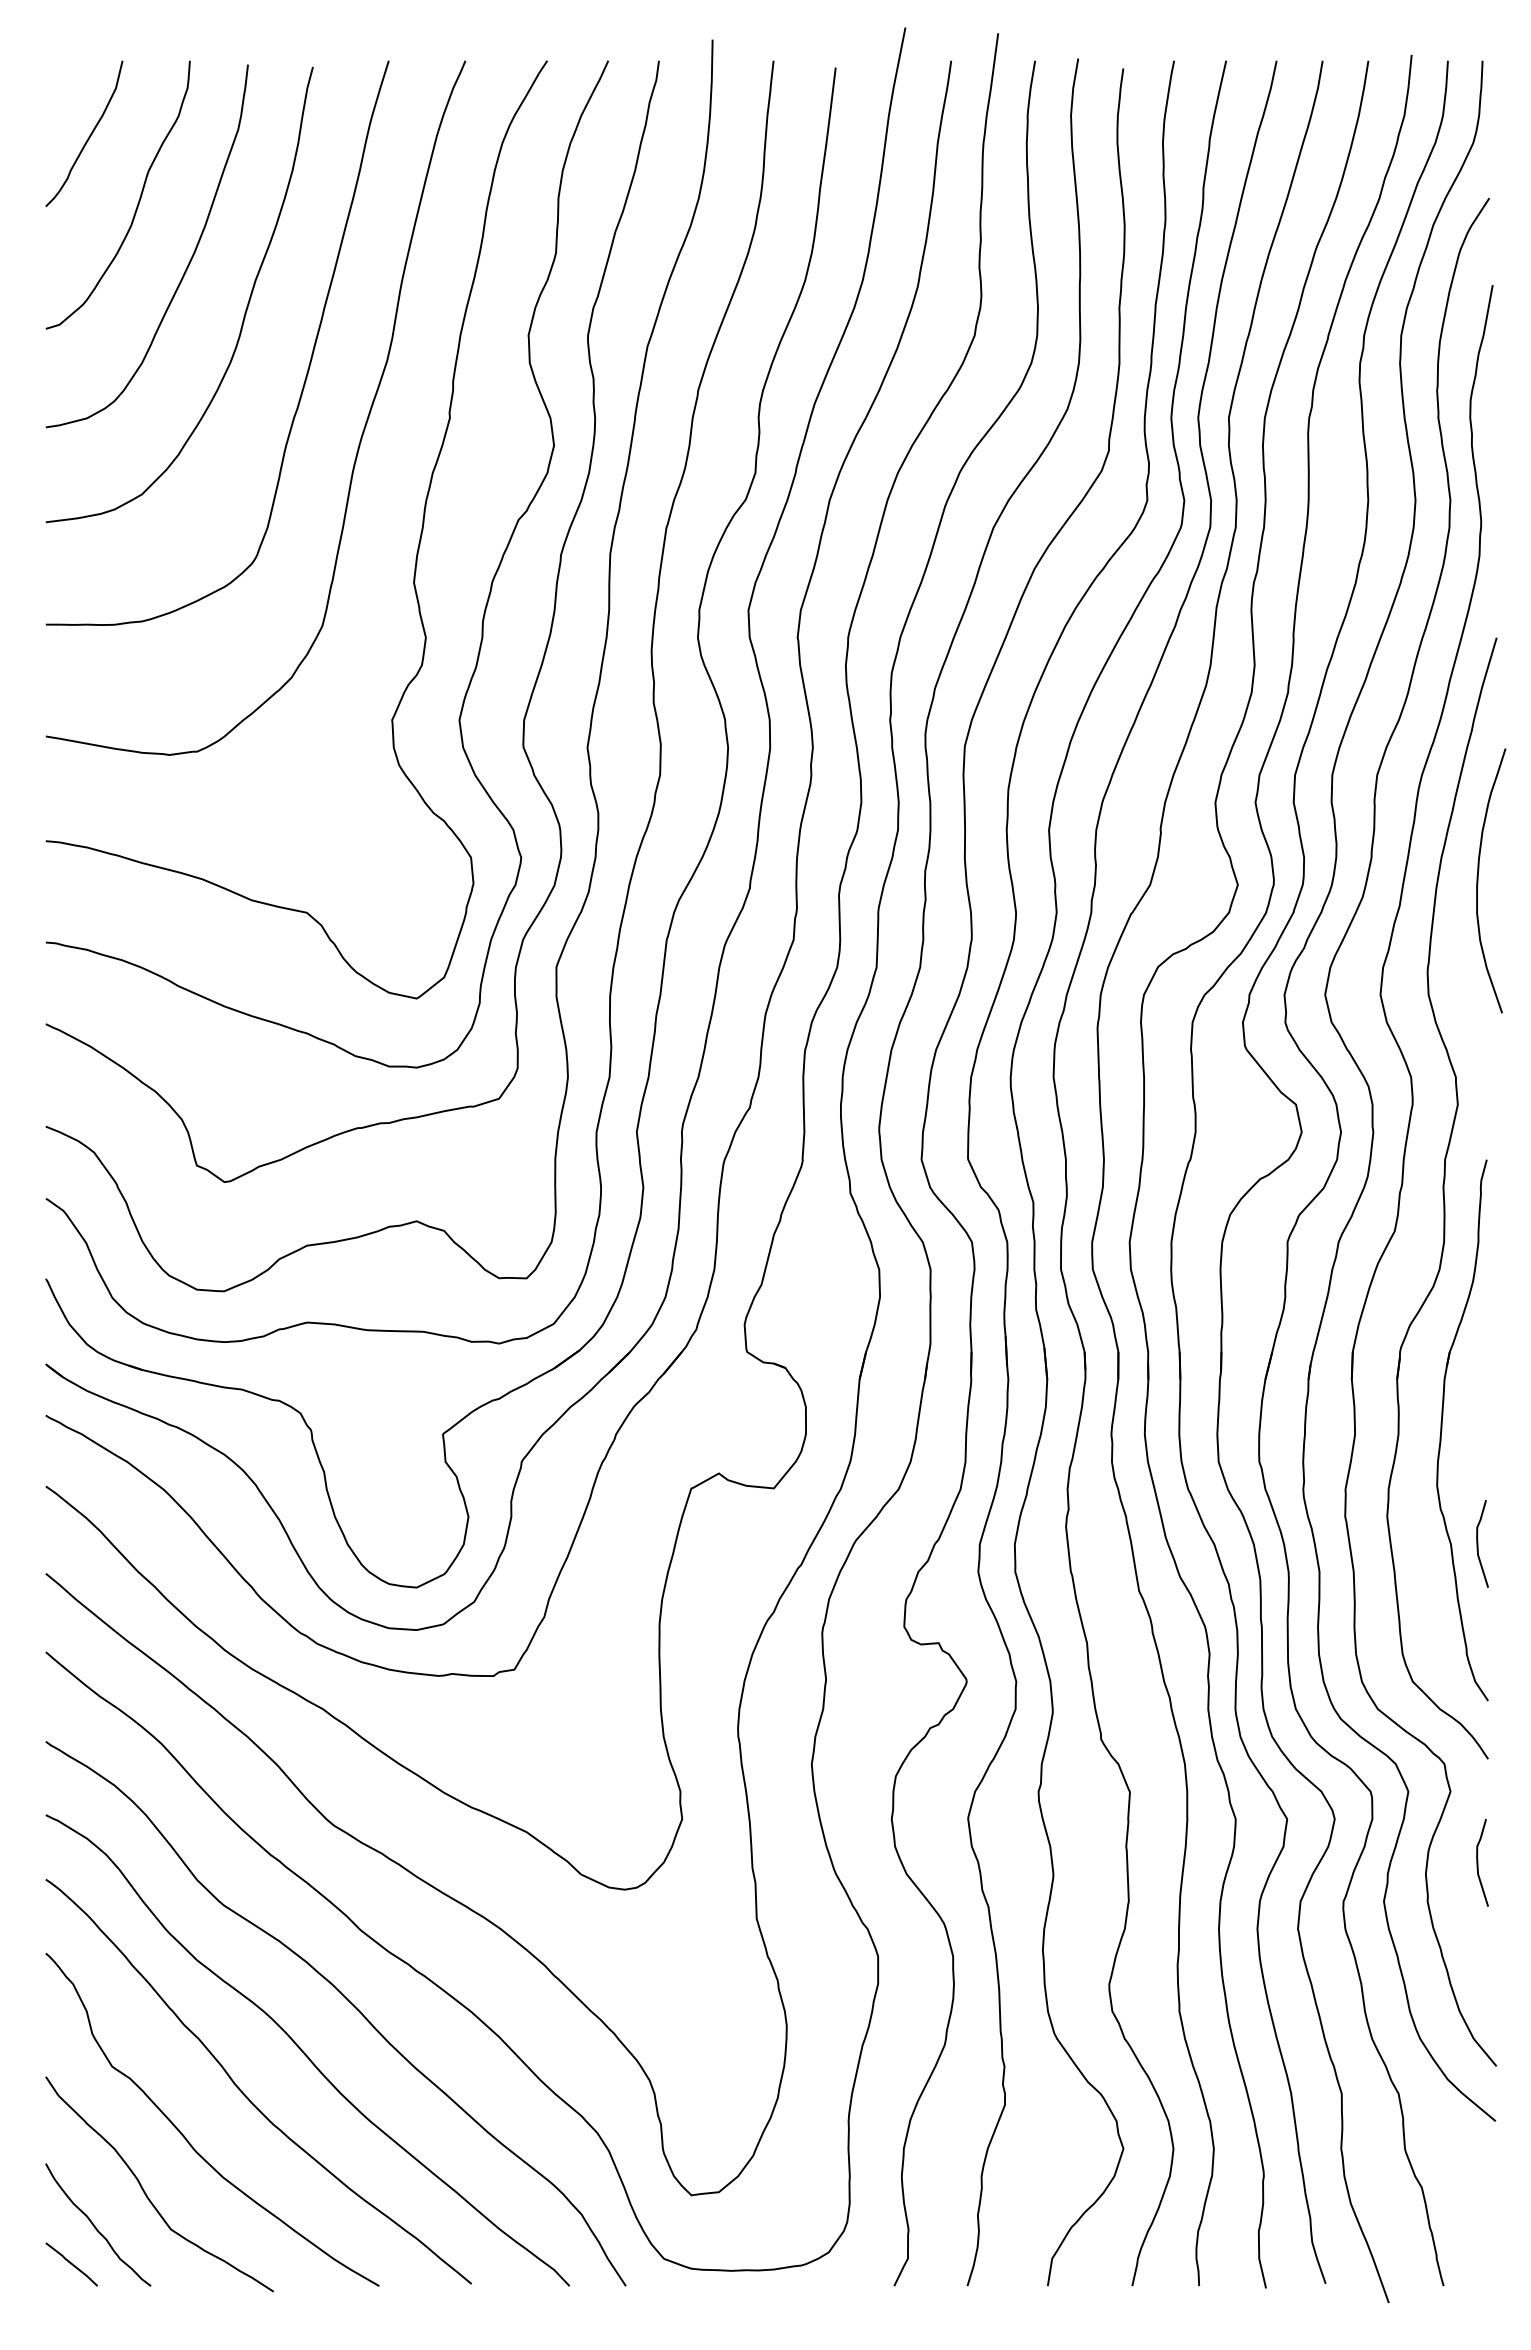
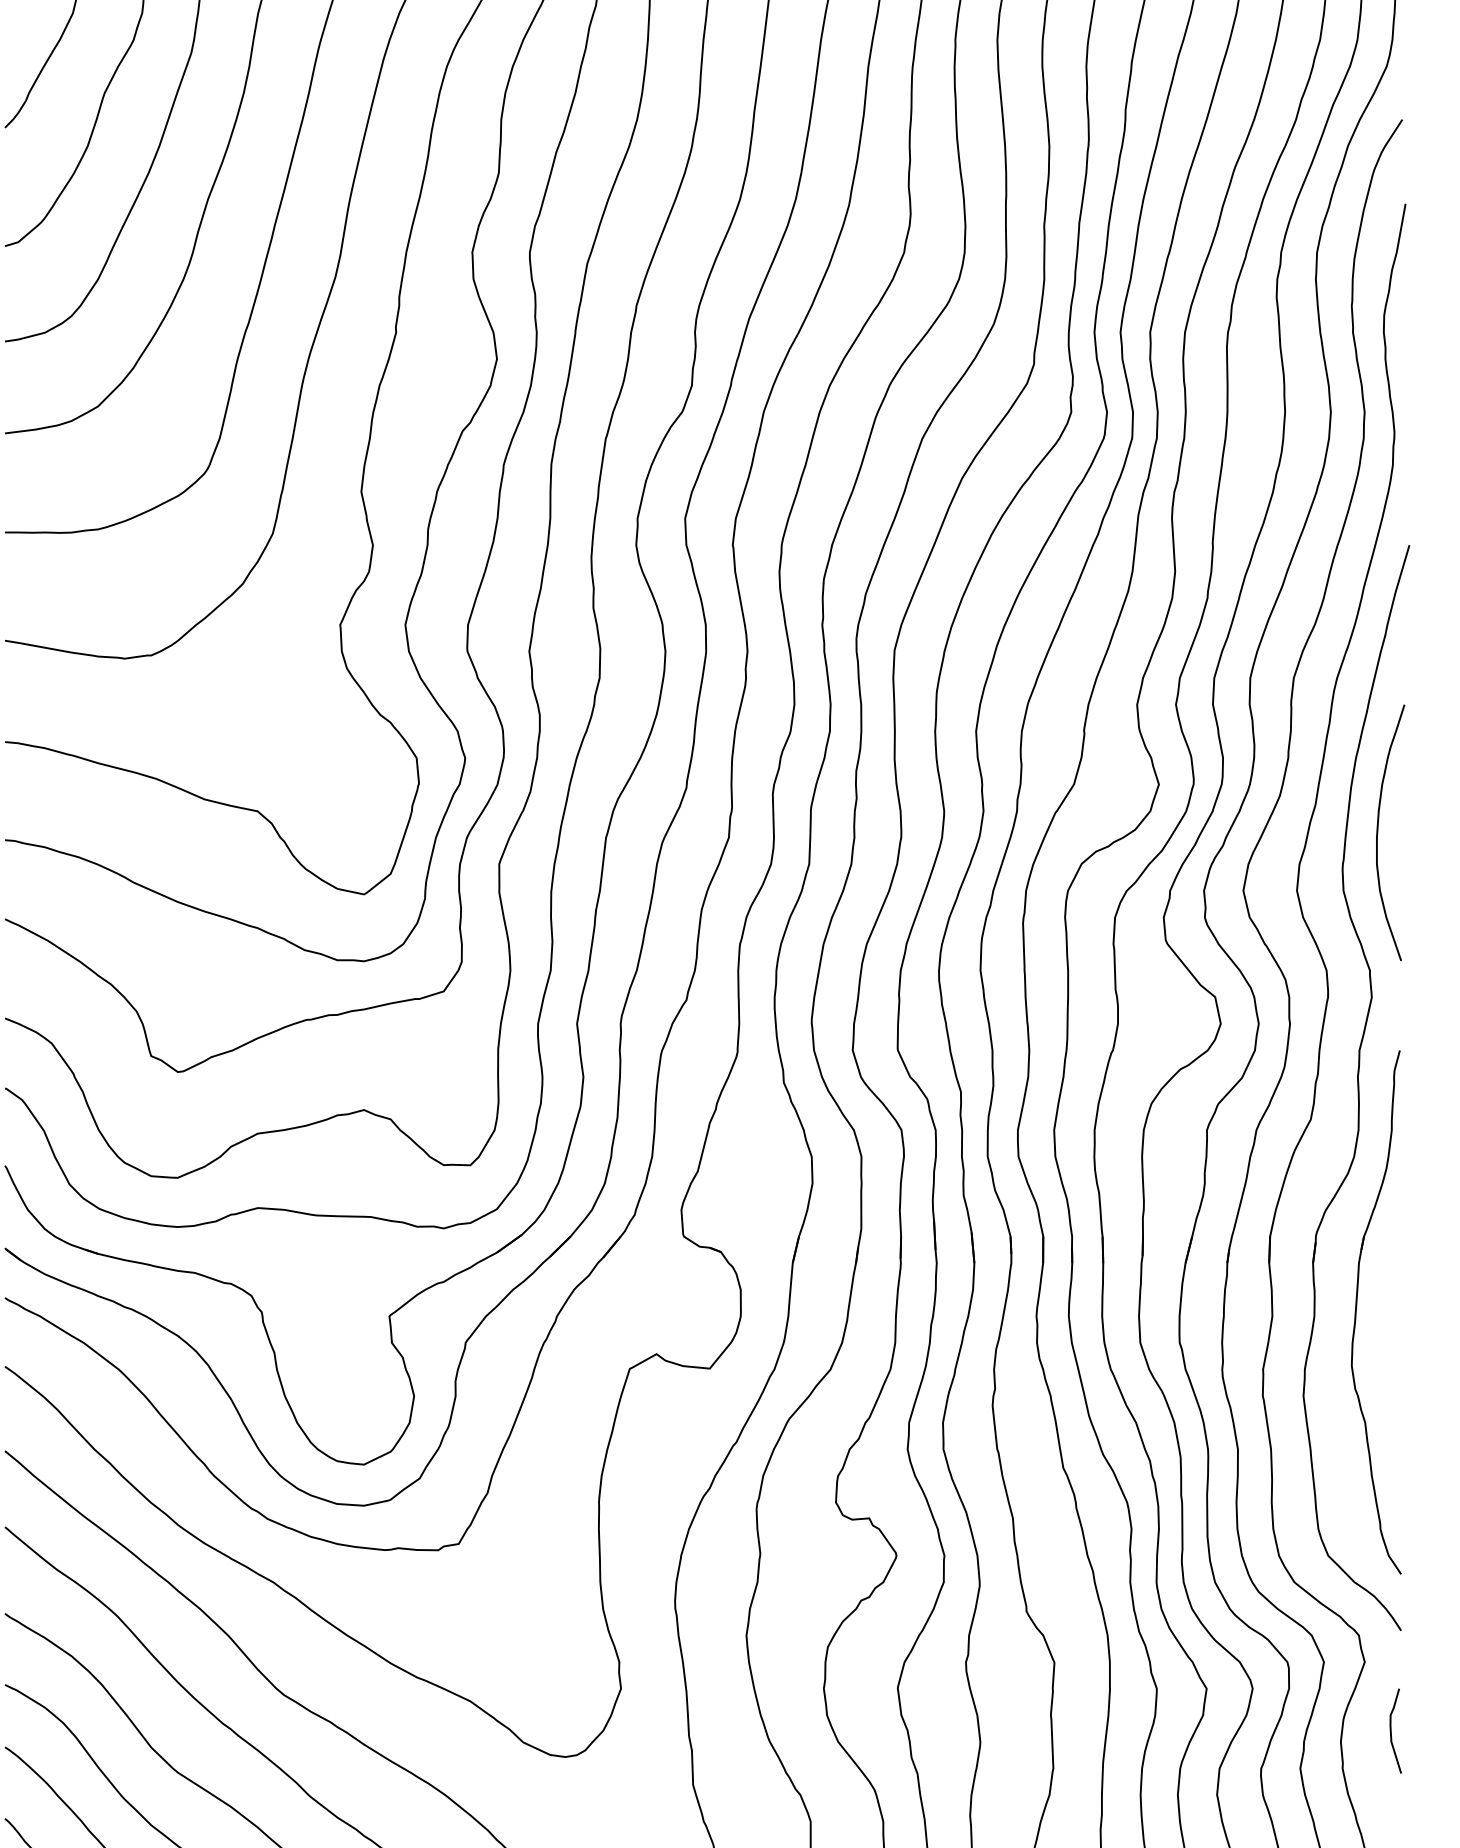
curve: (1478, 880) -> (1378, 832), moved
curve: (1478, 1543) -> (1391, 1421), removed

